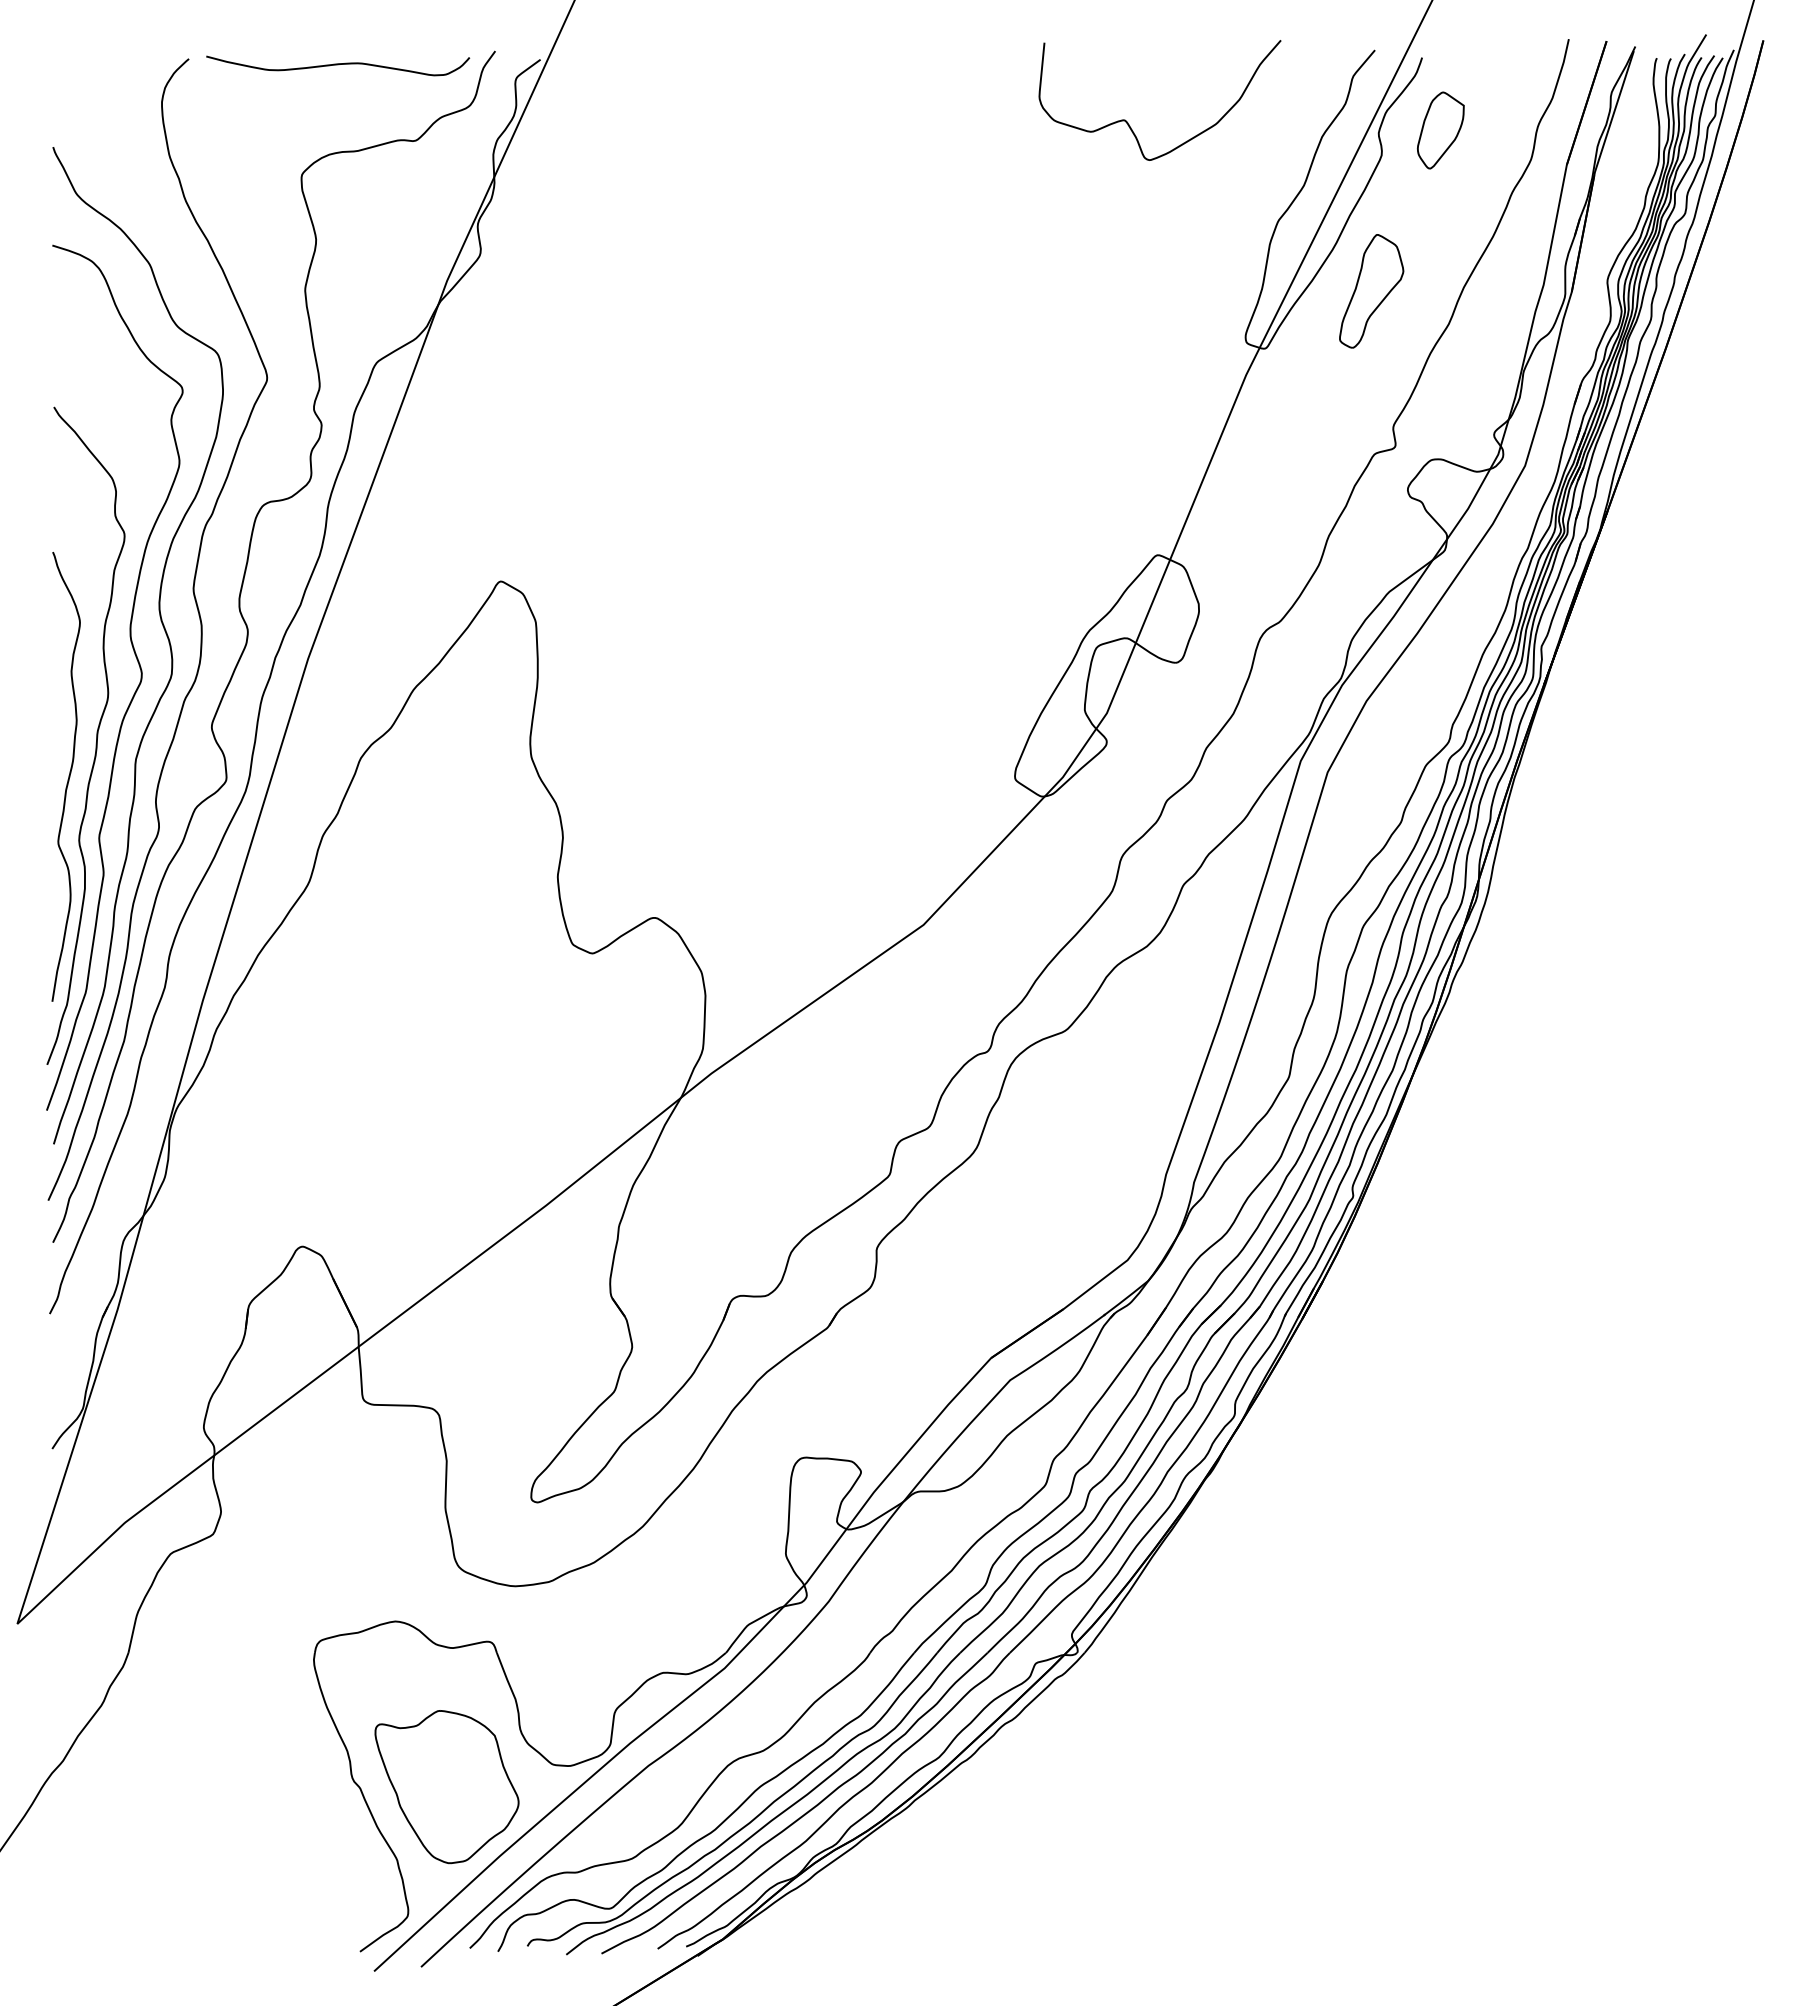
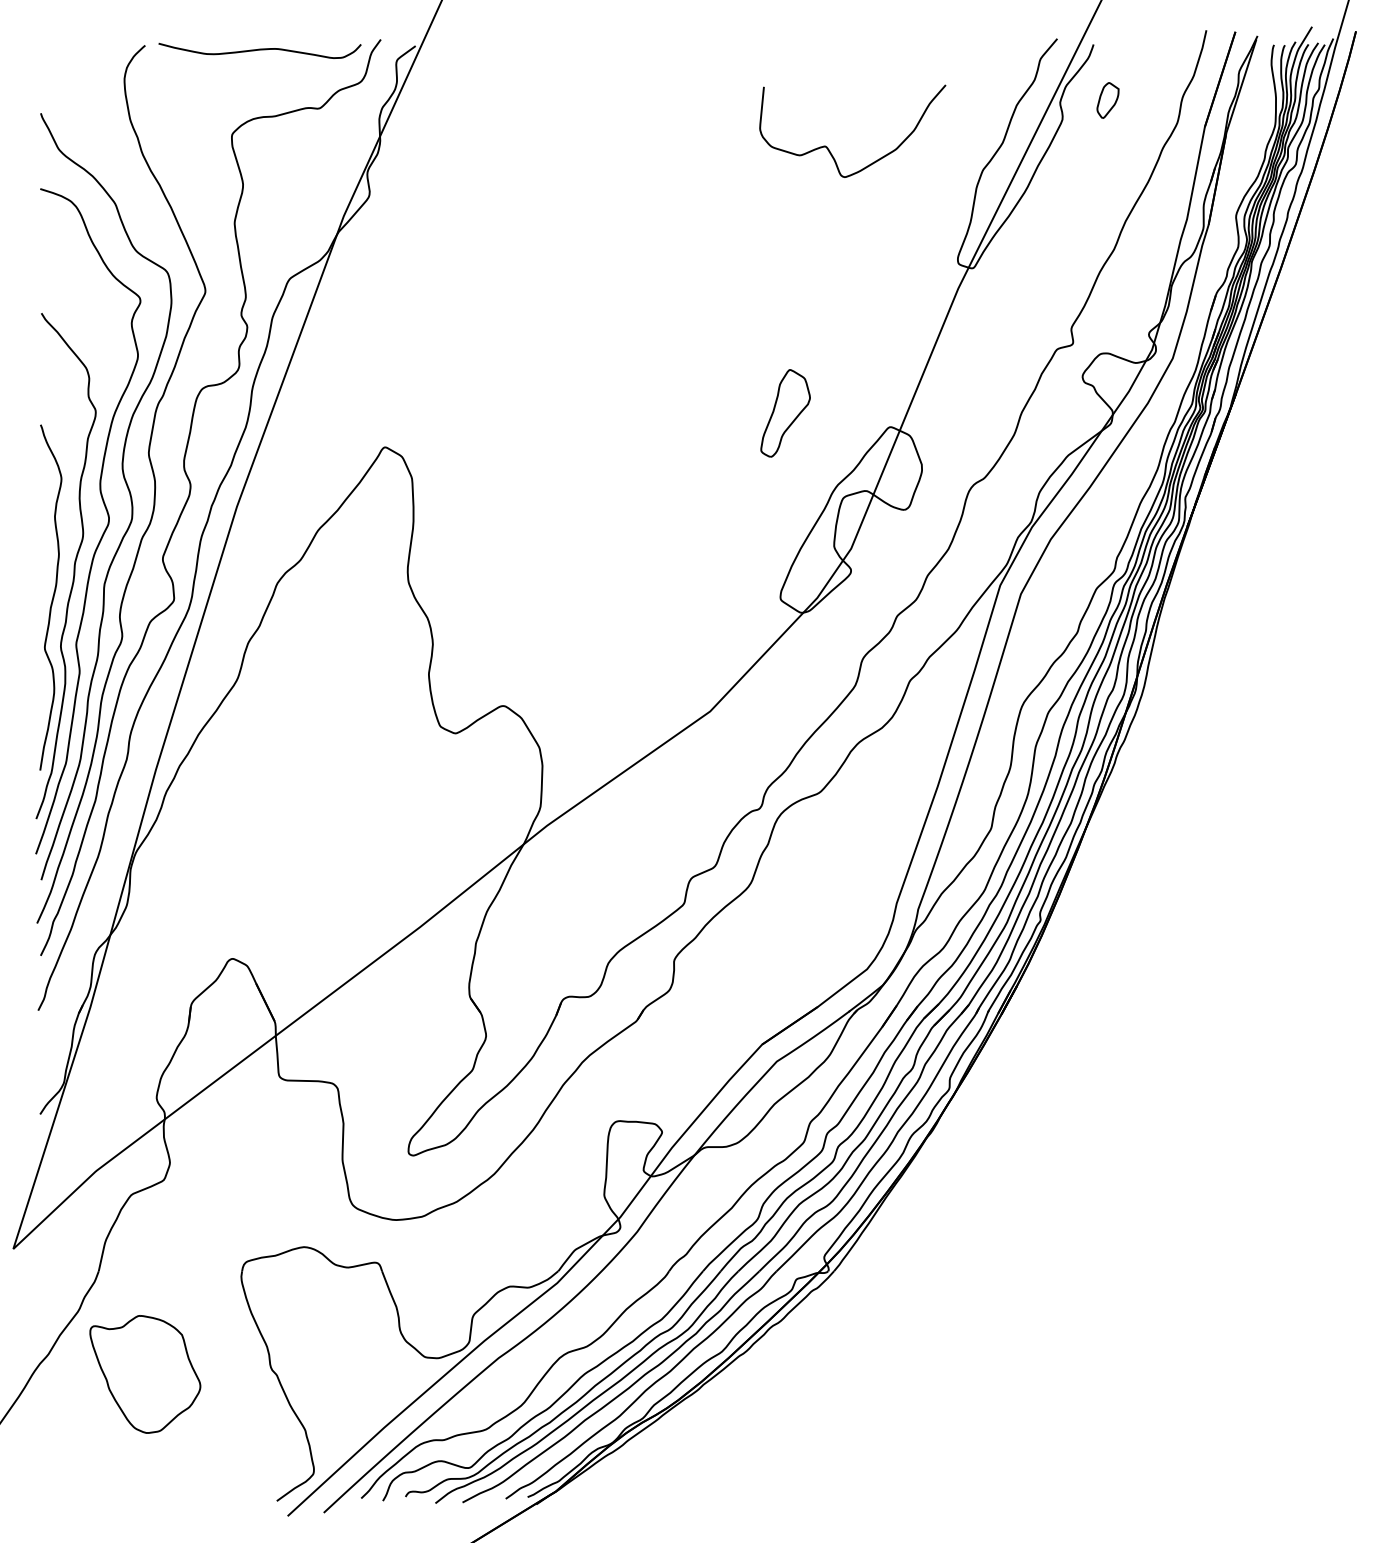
curve: (1128, 122) -> (828, 148), moved
part: (1440, 130) -> (1107, 100), size x0.6
part: (1371, 291) -> (785, 413), moved
part: (446, 1787) -> (144, 1374), moved

